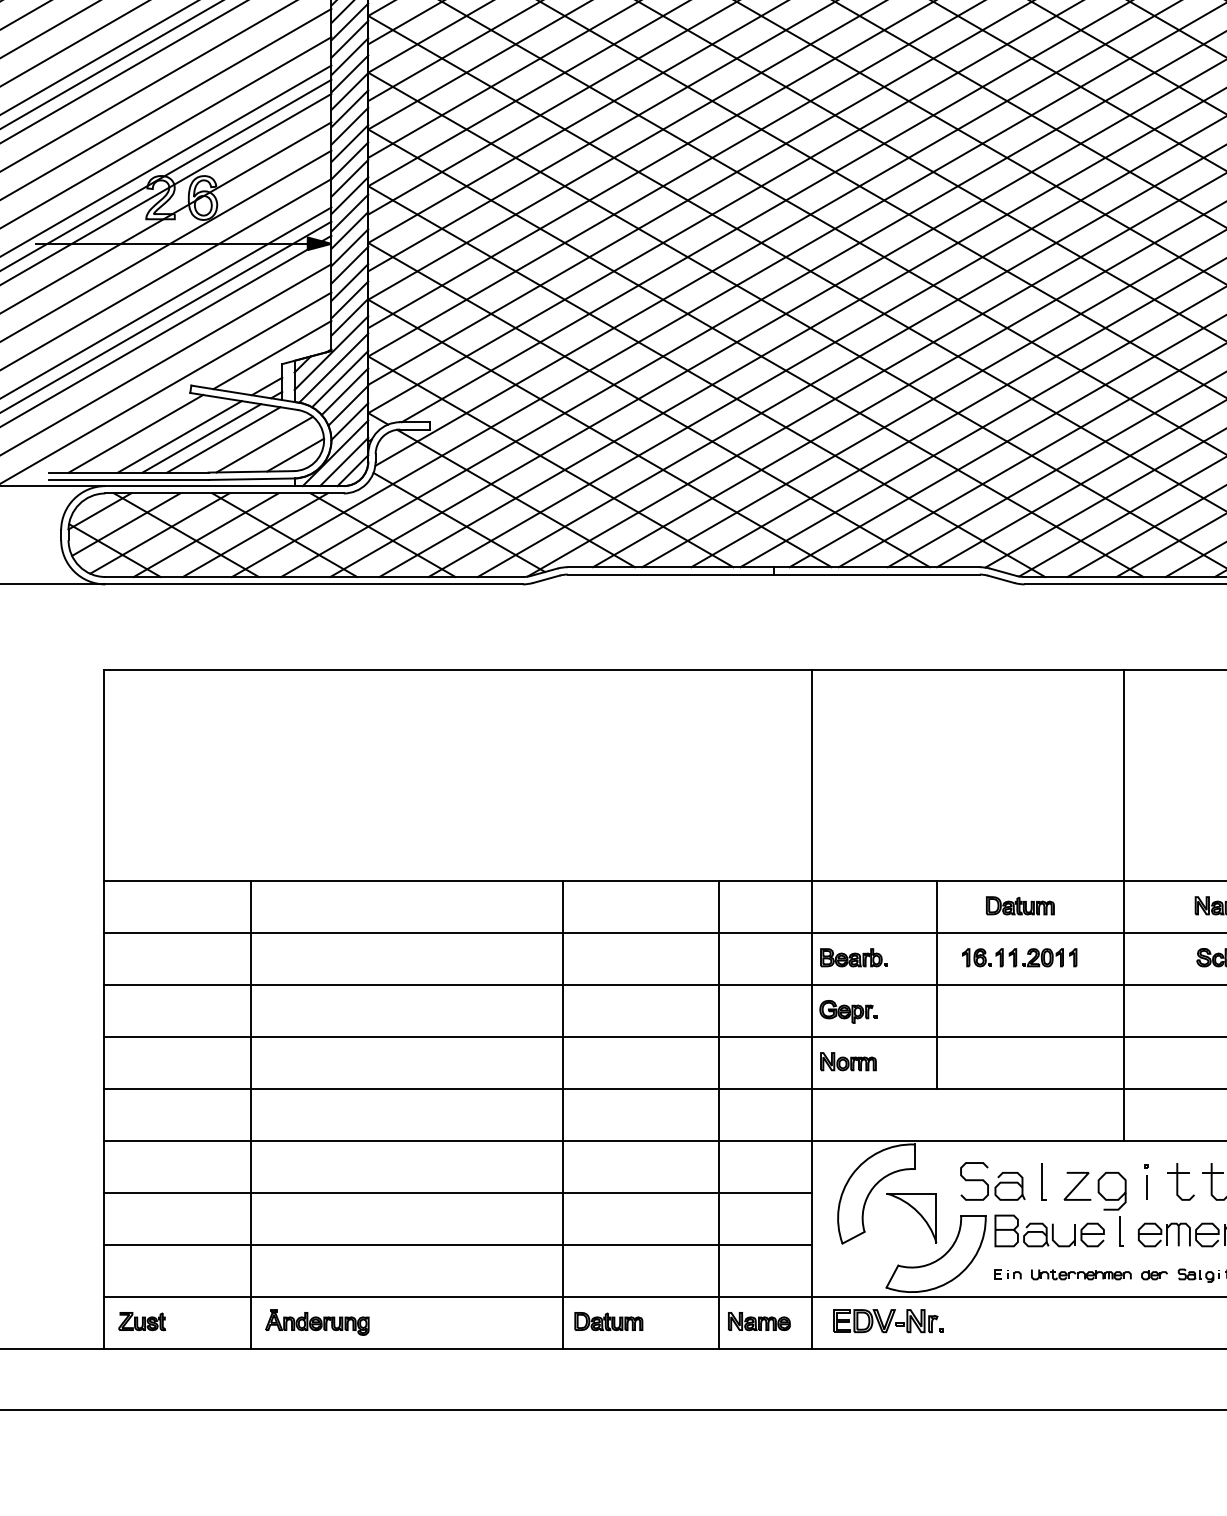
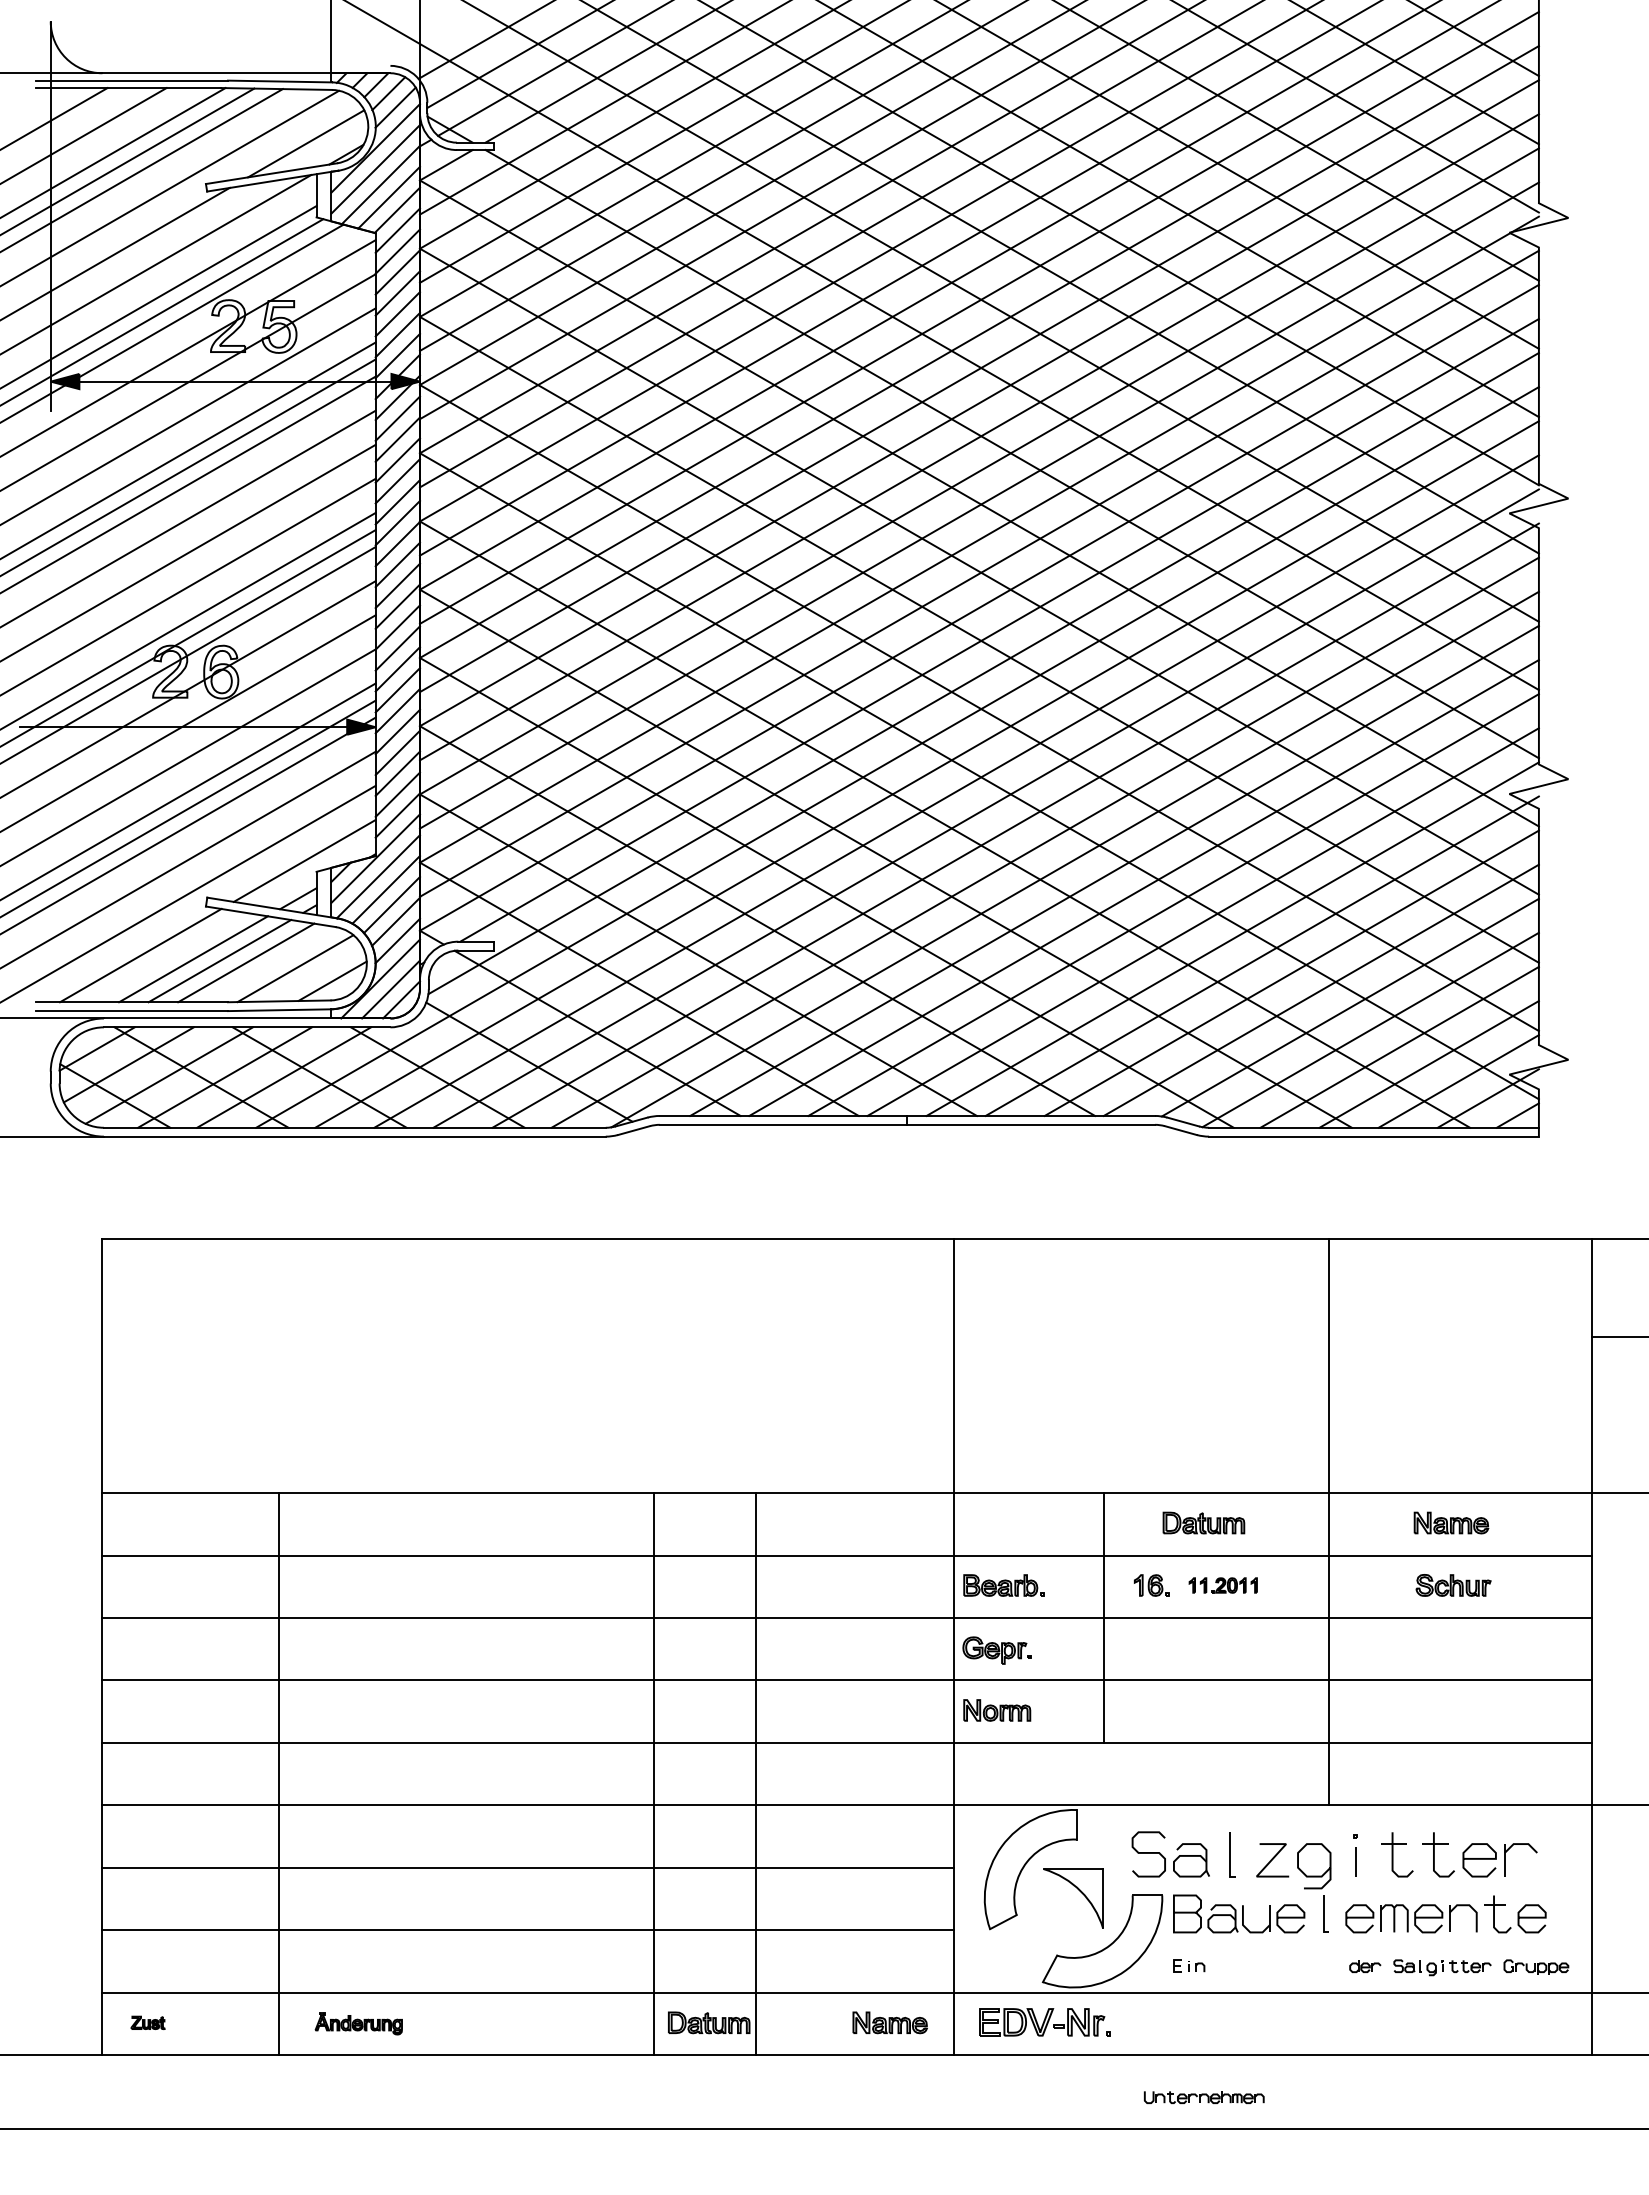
part: (1036, 957) -> (1223, 1585), size x0.7
line: (718, 1114) -> (756, 1774), moved
part: (1081, 1274) -> (1204, 2097), moved
part: (141, 1321) -> (147, 2022), size x0.6
part: (317, 1322) -> (358, 2023), size x0.7

